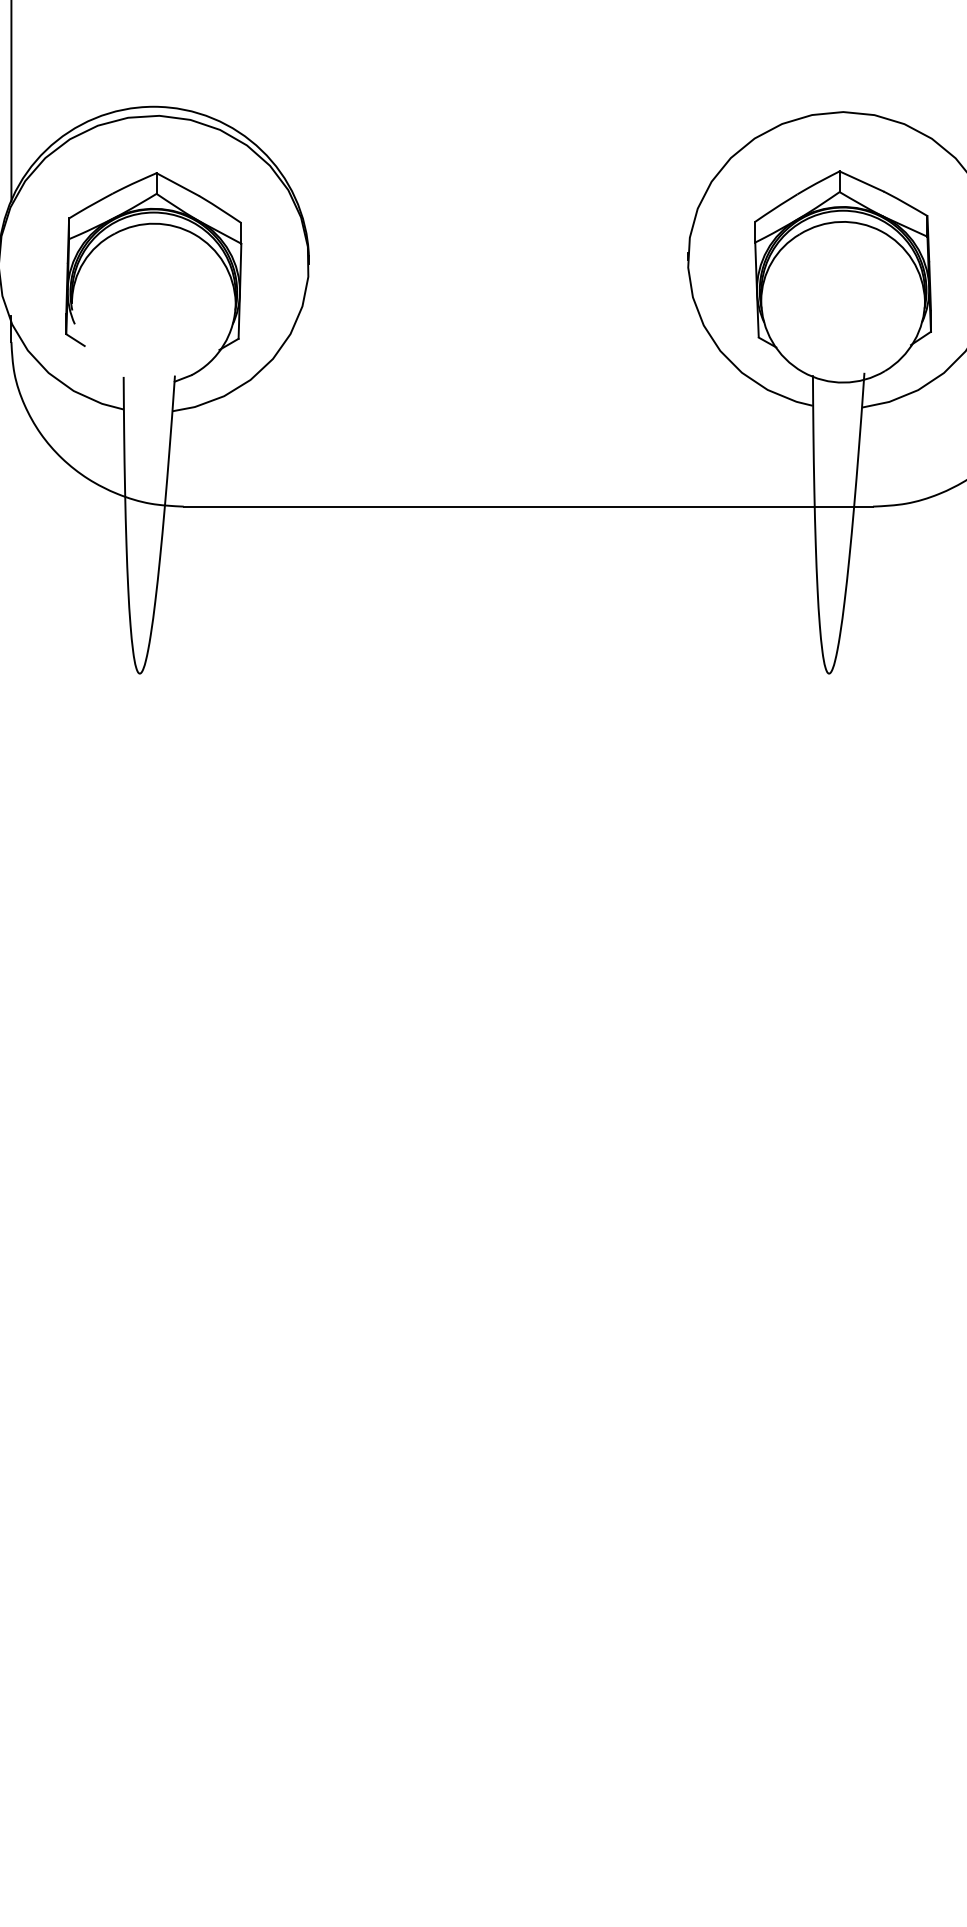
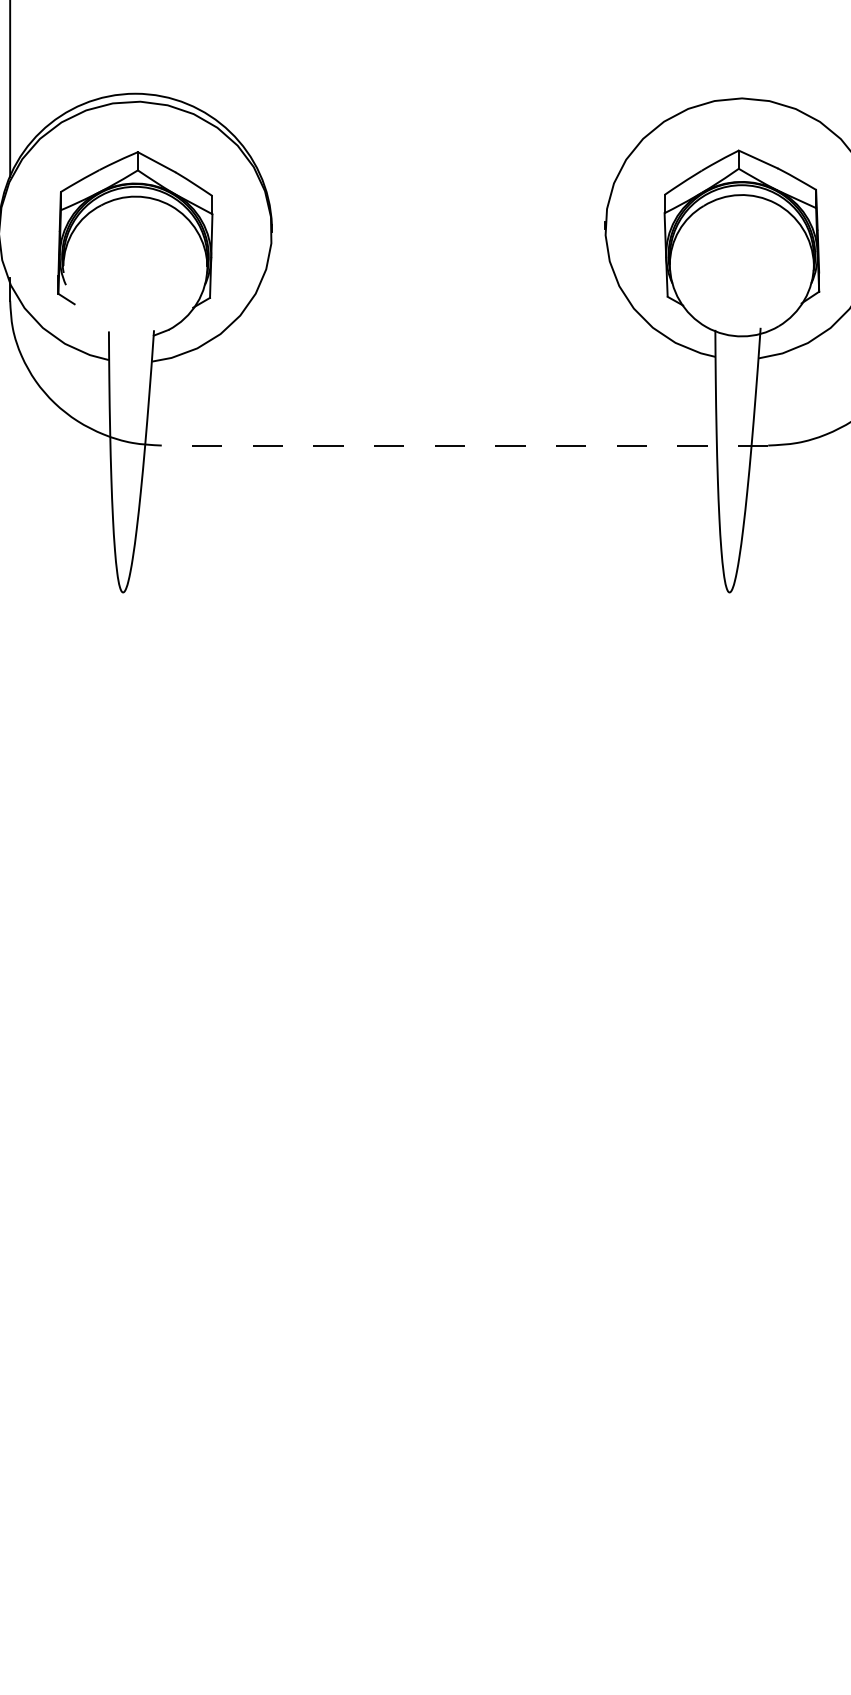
line: (528, 506) -> (465, 445), solid -> dashed

